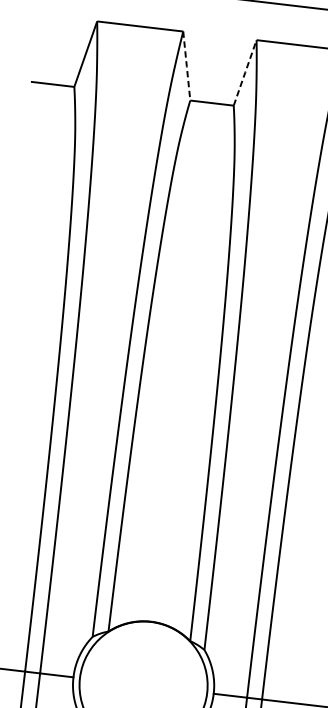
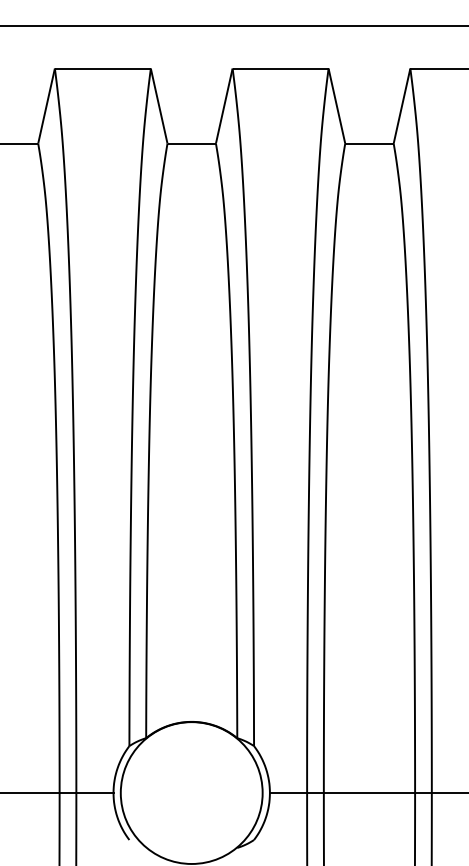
line: (187, 66) -> (159, 106), dashed -> solid
line: (245, 72) -> (224, 105), dashed -> solid

